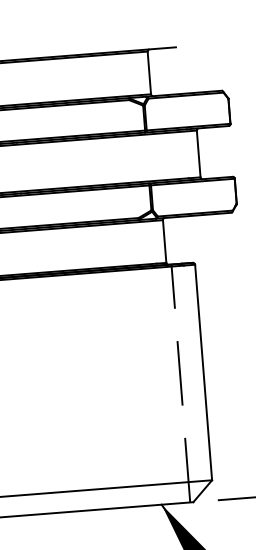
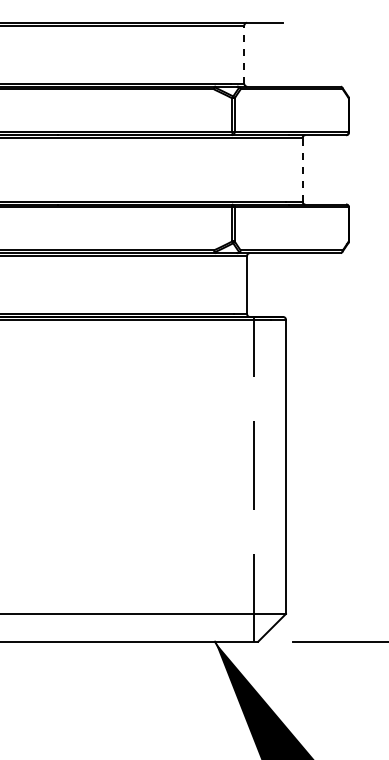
line: (149, 72) -> (244, 54), solid -> dashed
line: (198, 153) -> (302, 169), solid -> dashed

